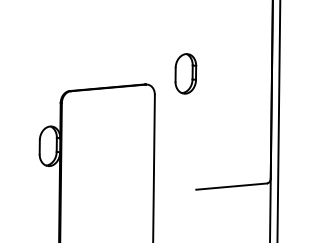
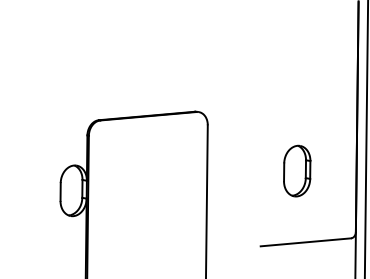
part: (185, 73) -> (296, 170), moved

